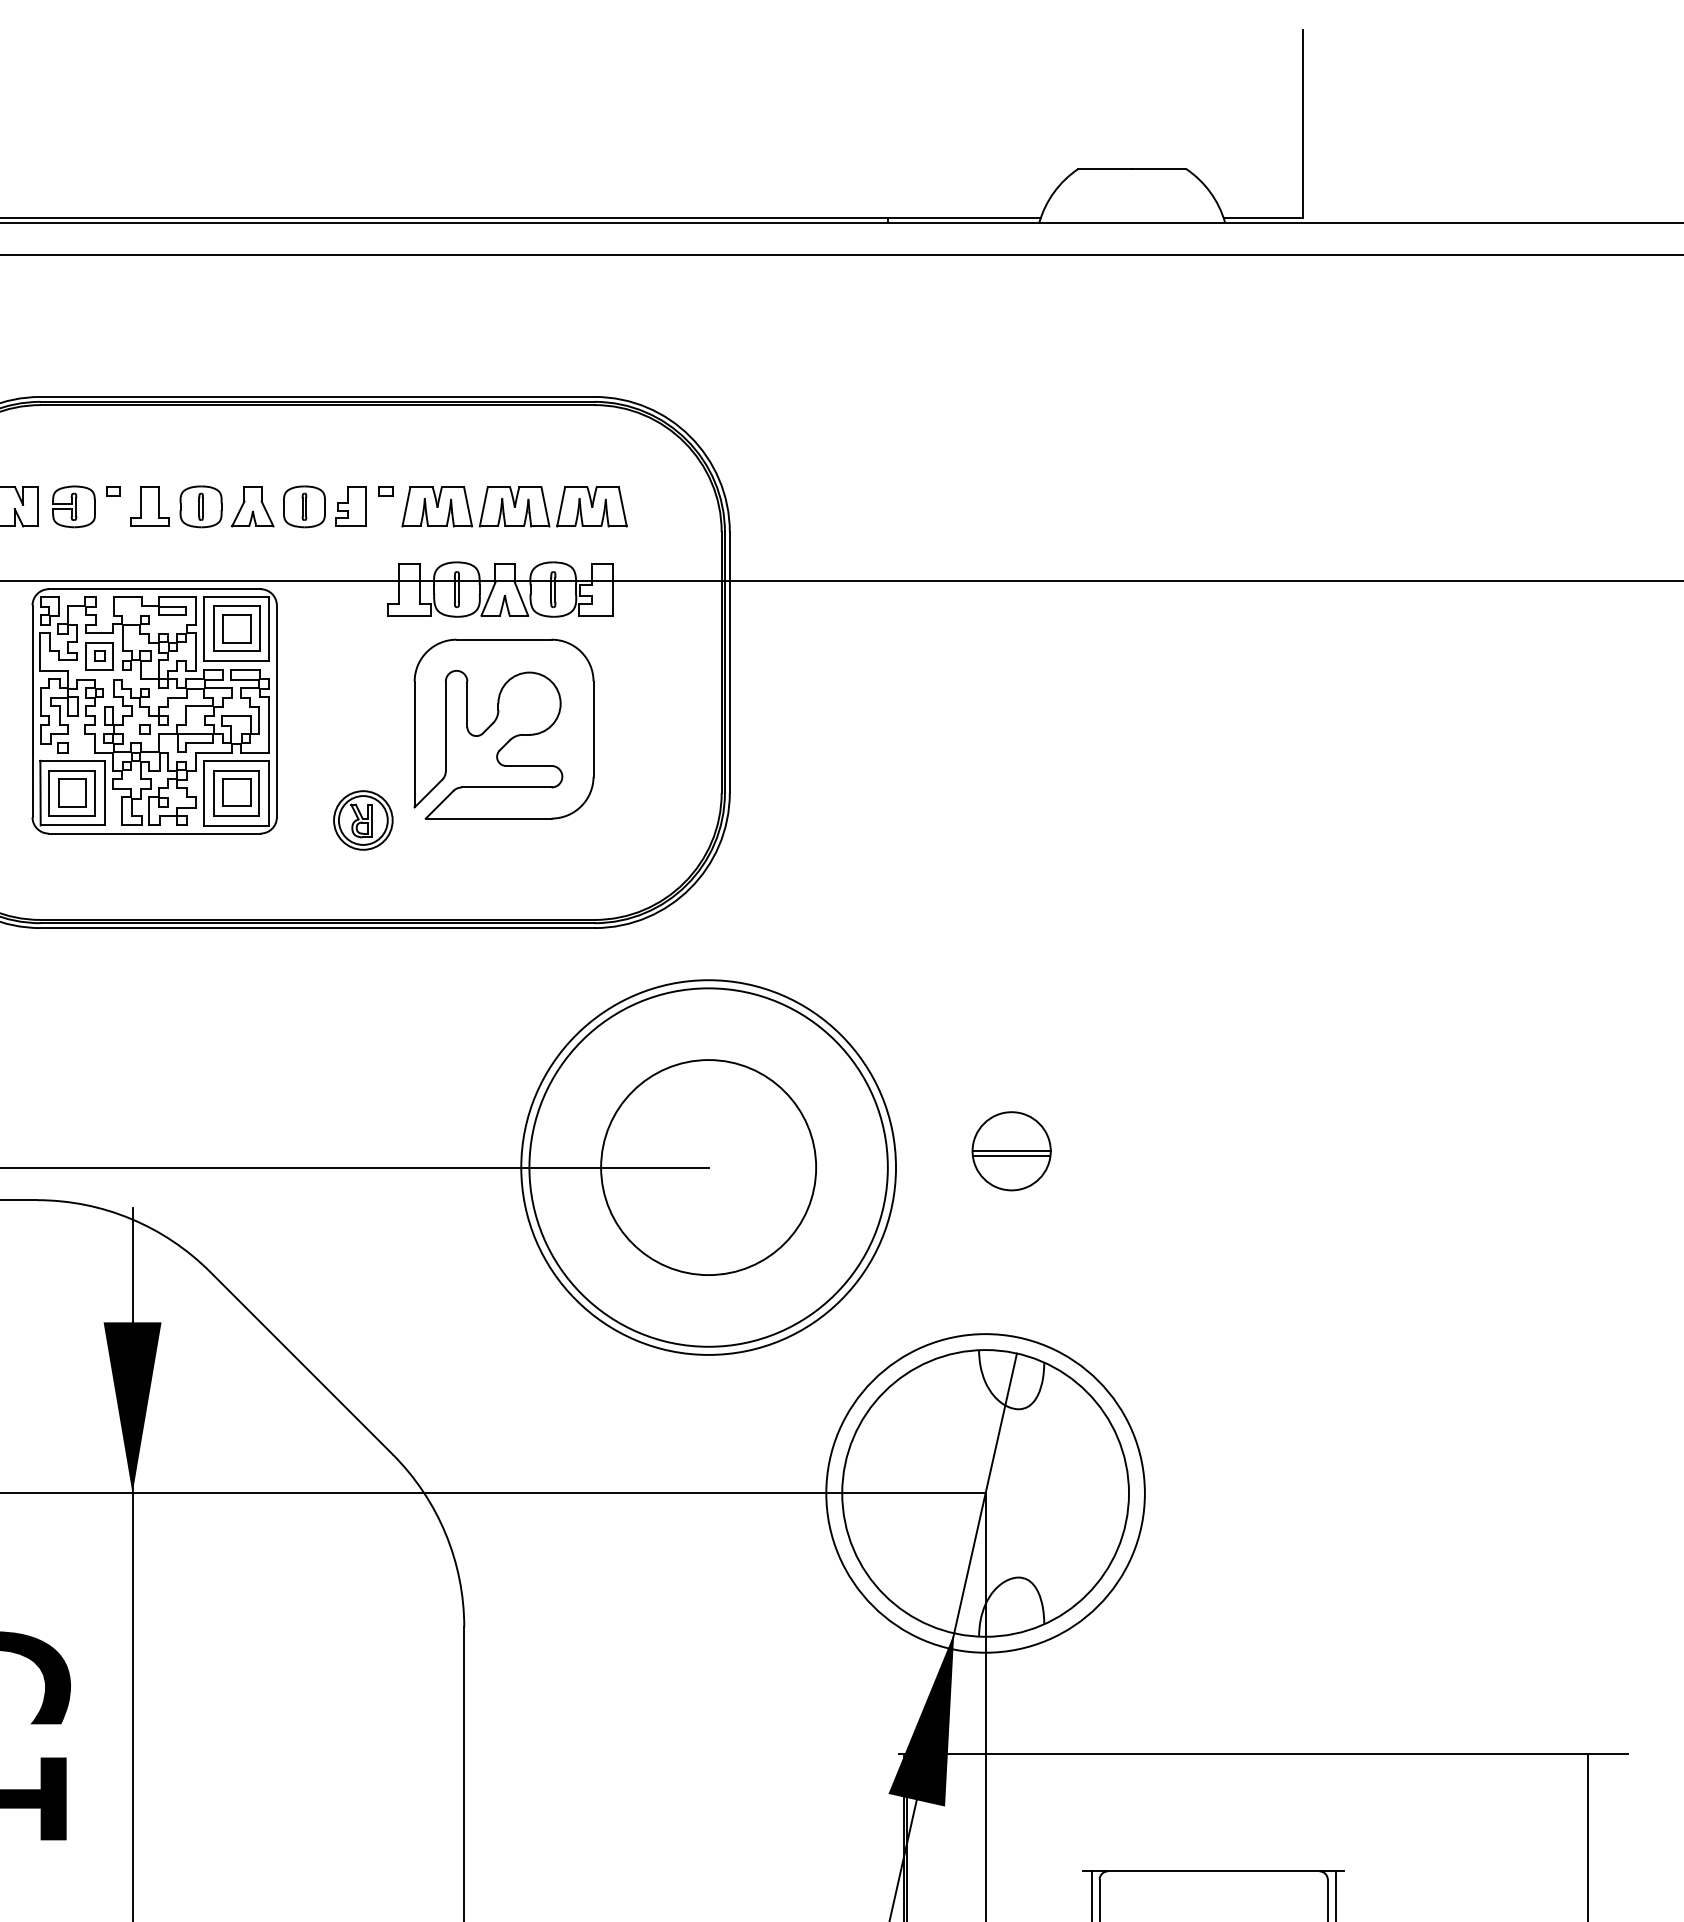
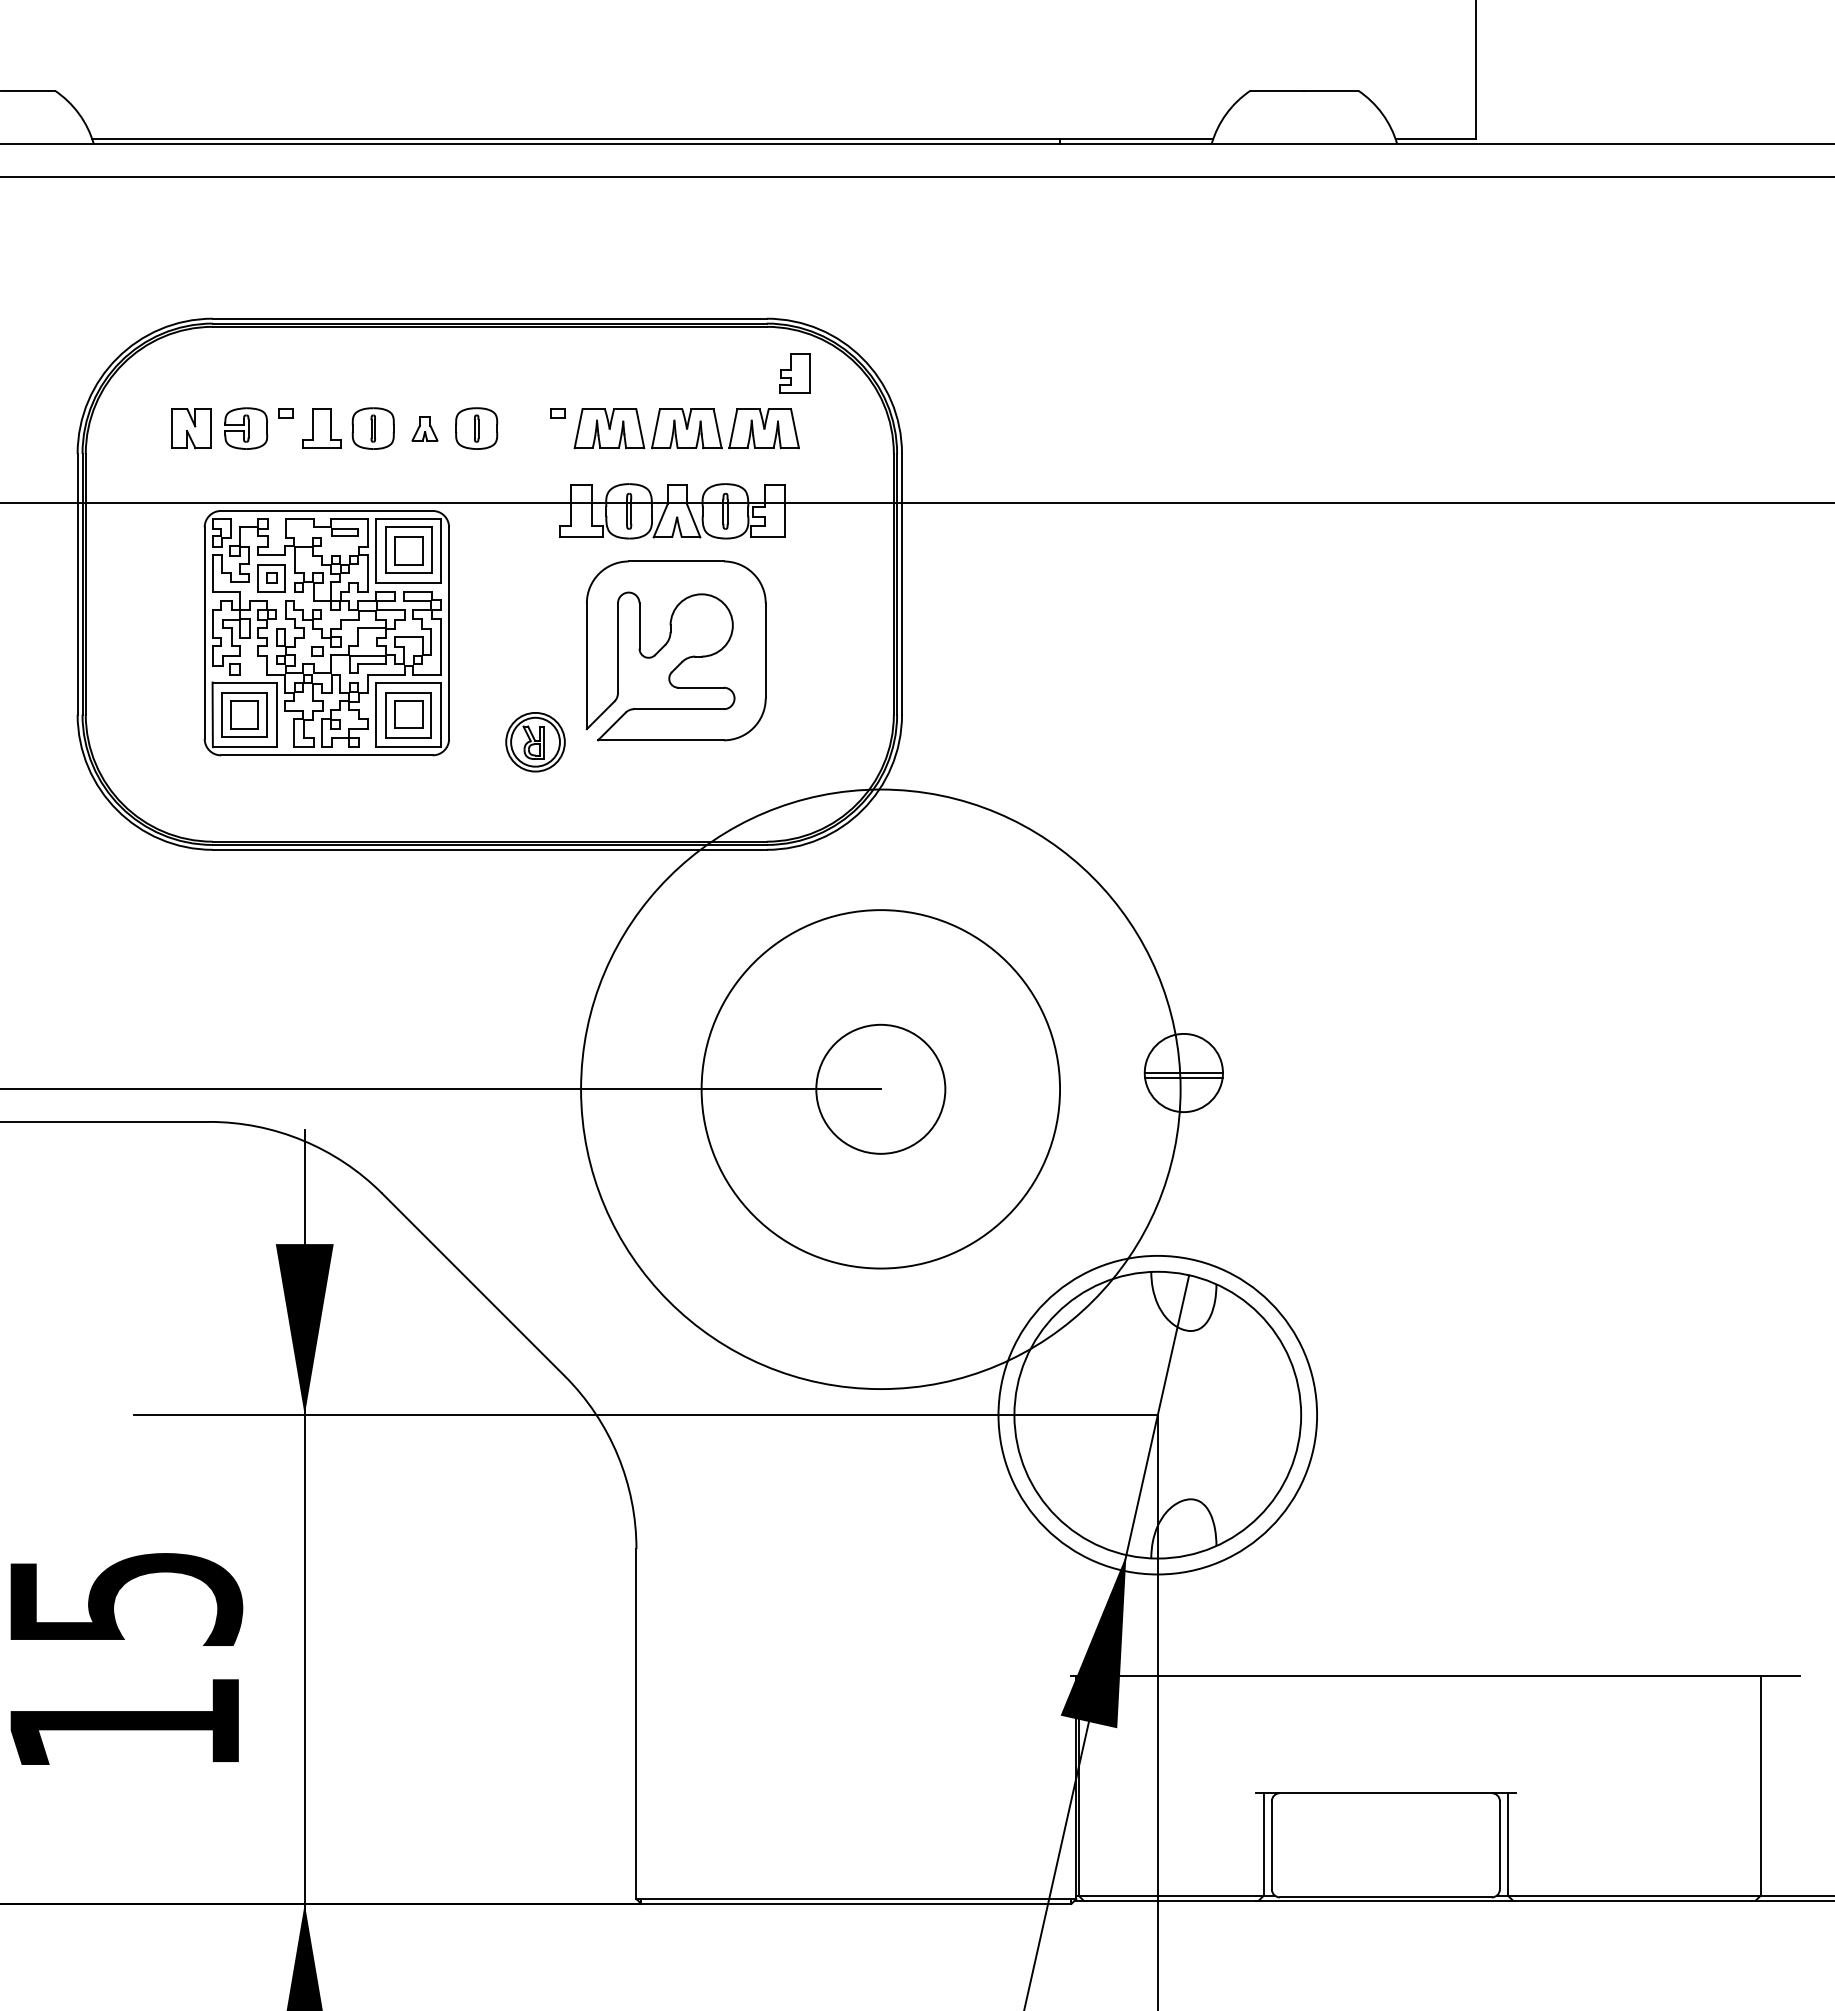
part: (252, 506) -> (424, 428), size x0.6
part: (351, 506) -> (794, 373), moved
circle: (708, 1166) -> (880, 1088), size x0.6
circle: (708, 1166) -> (880, 1088), size x1.6

